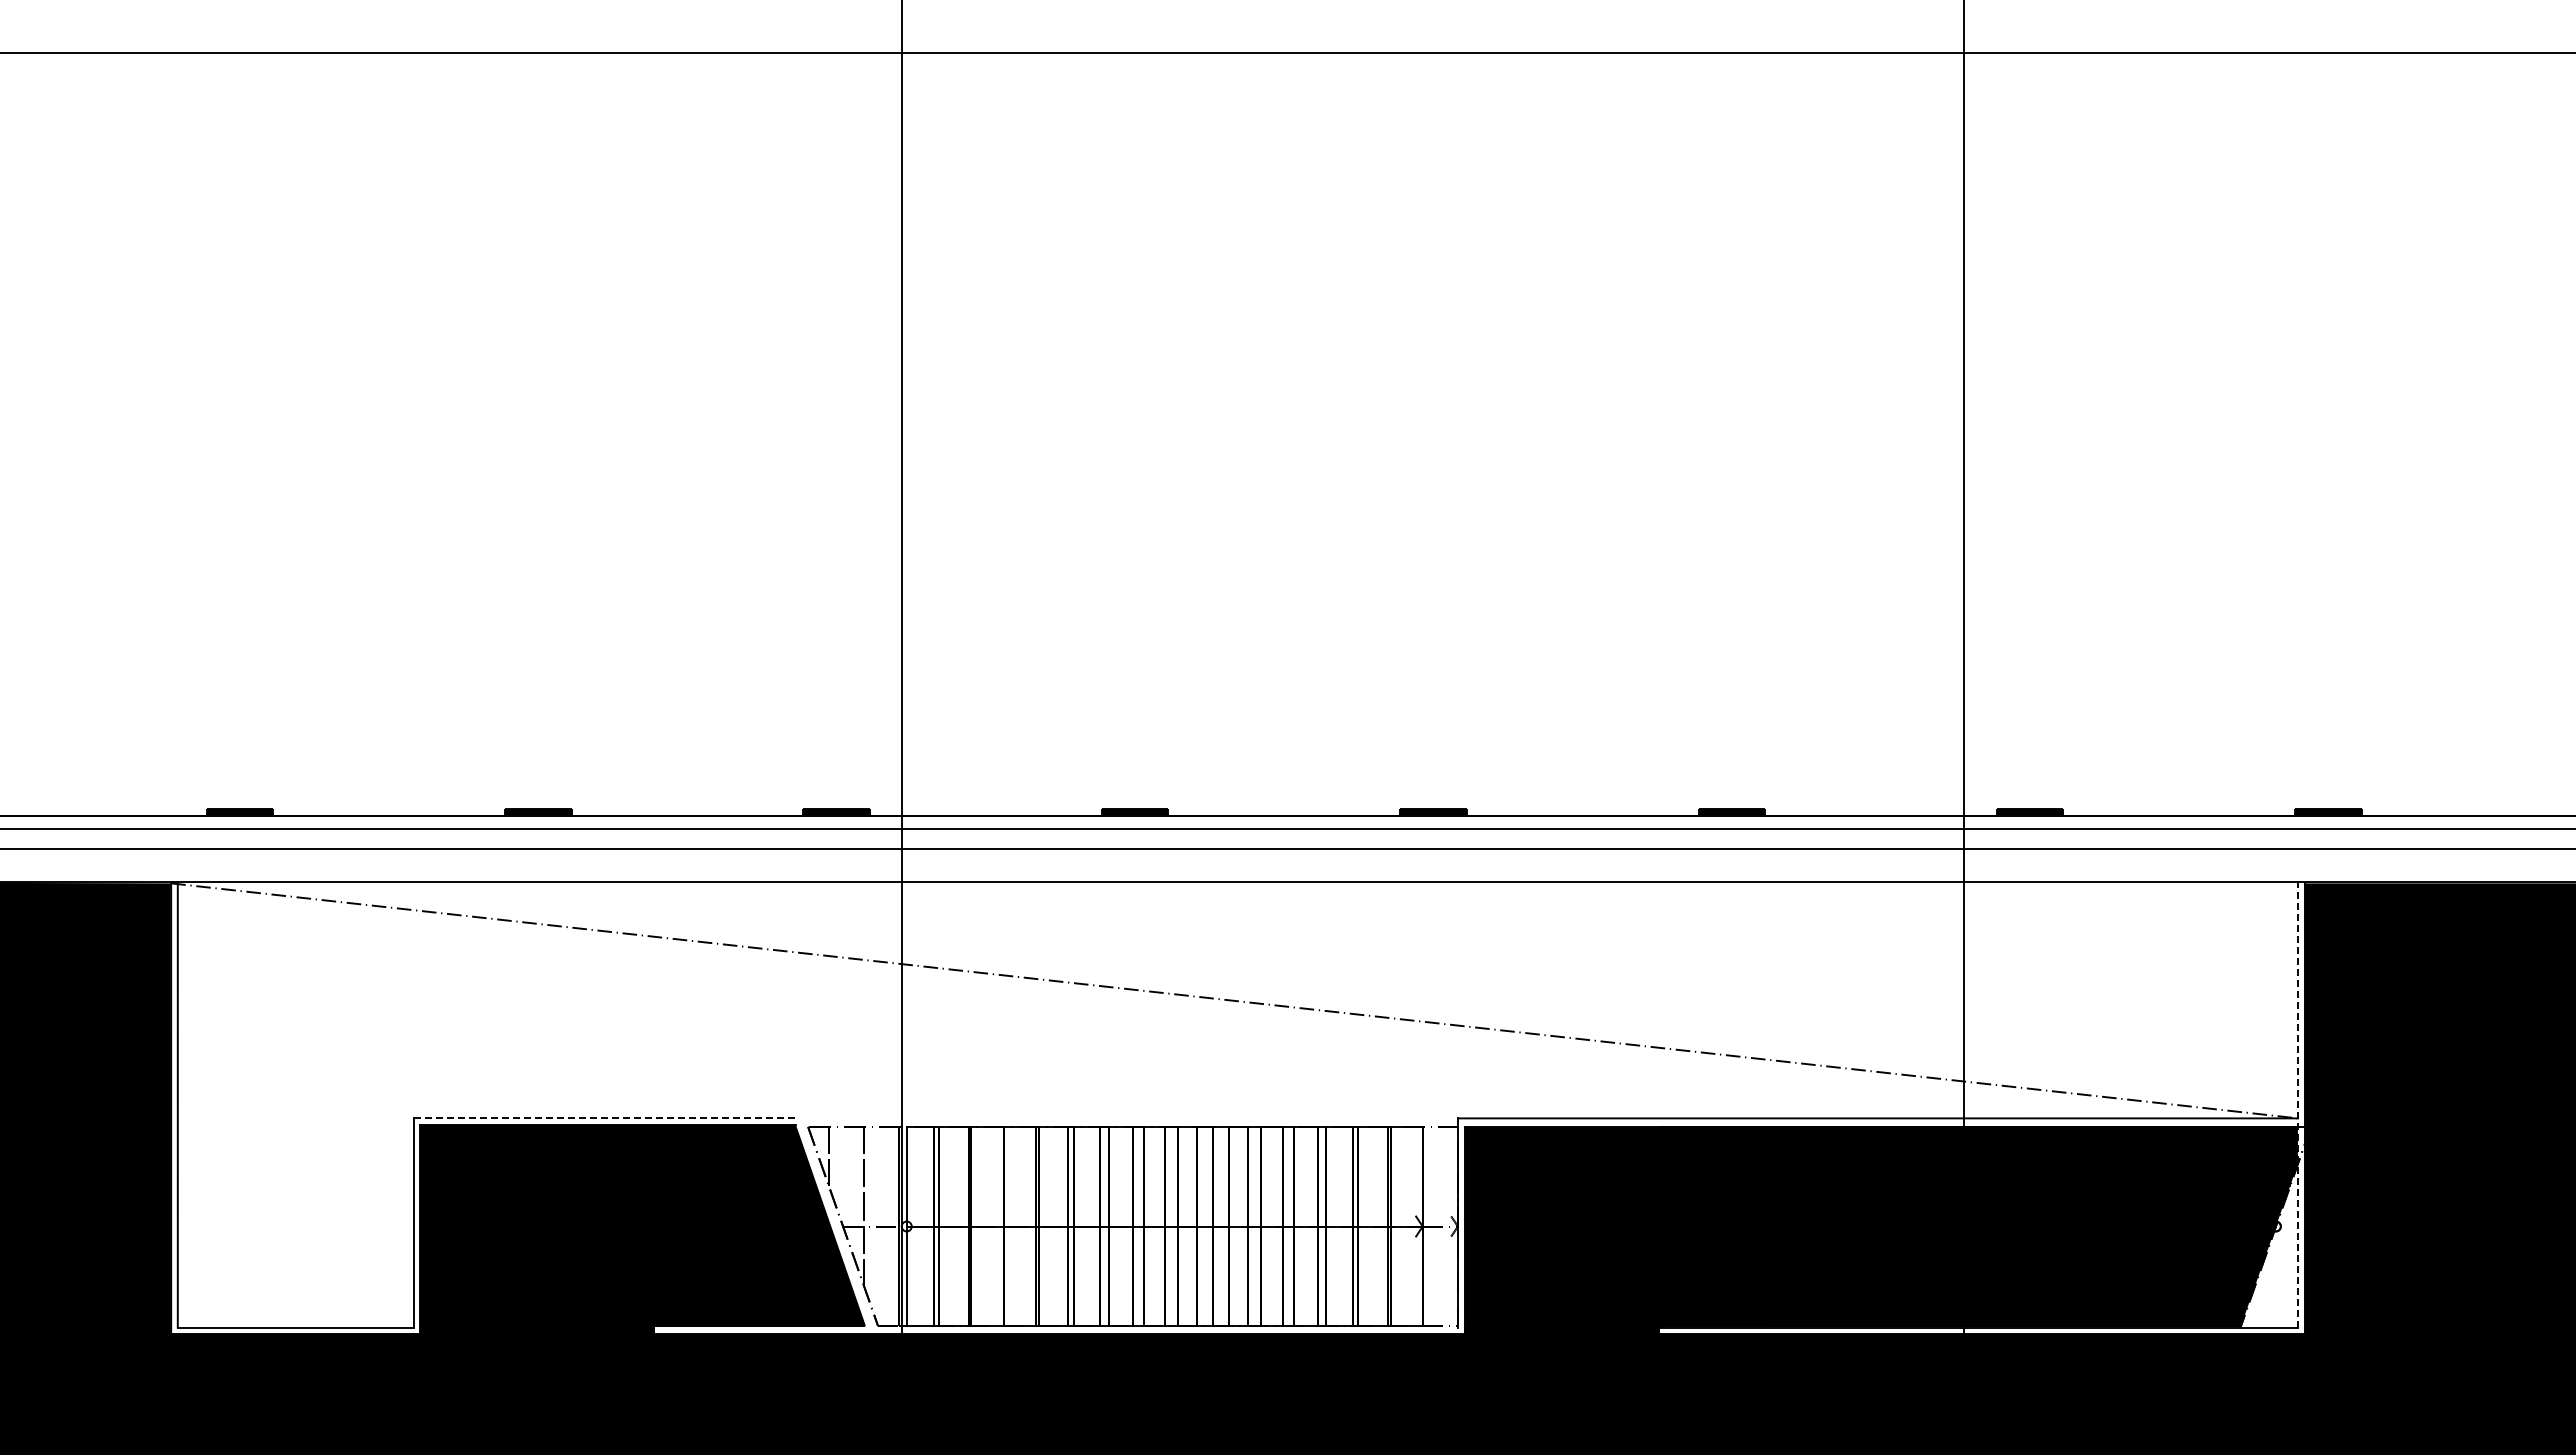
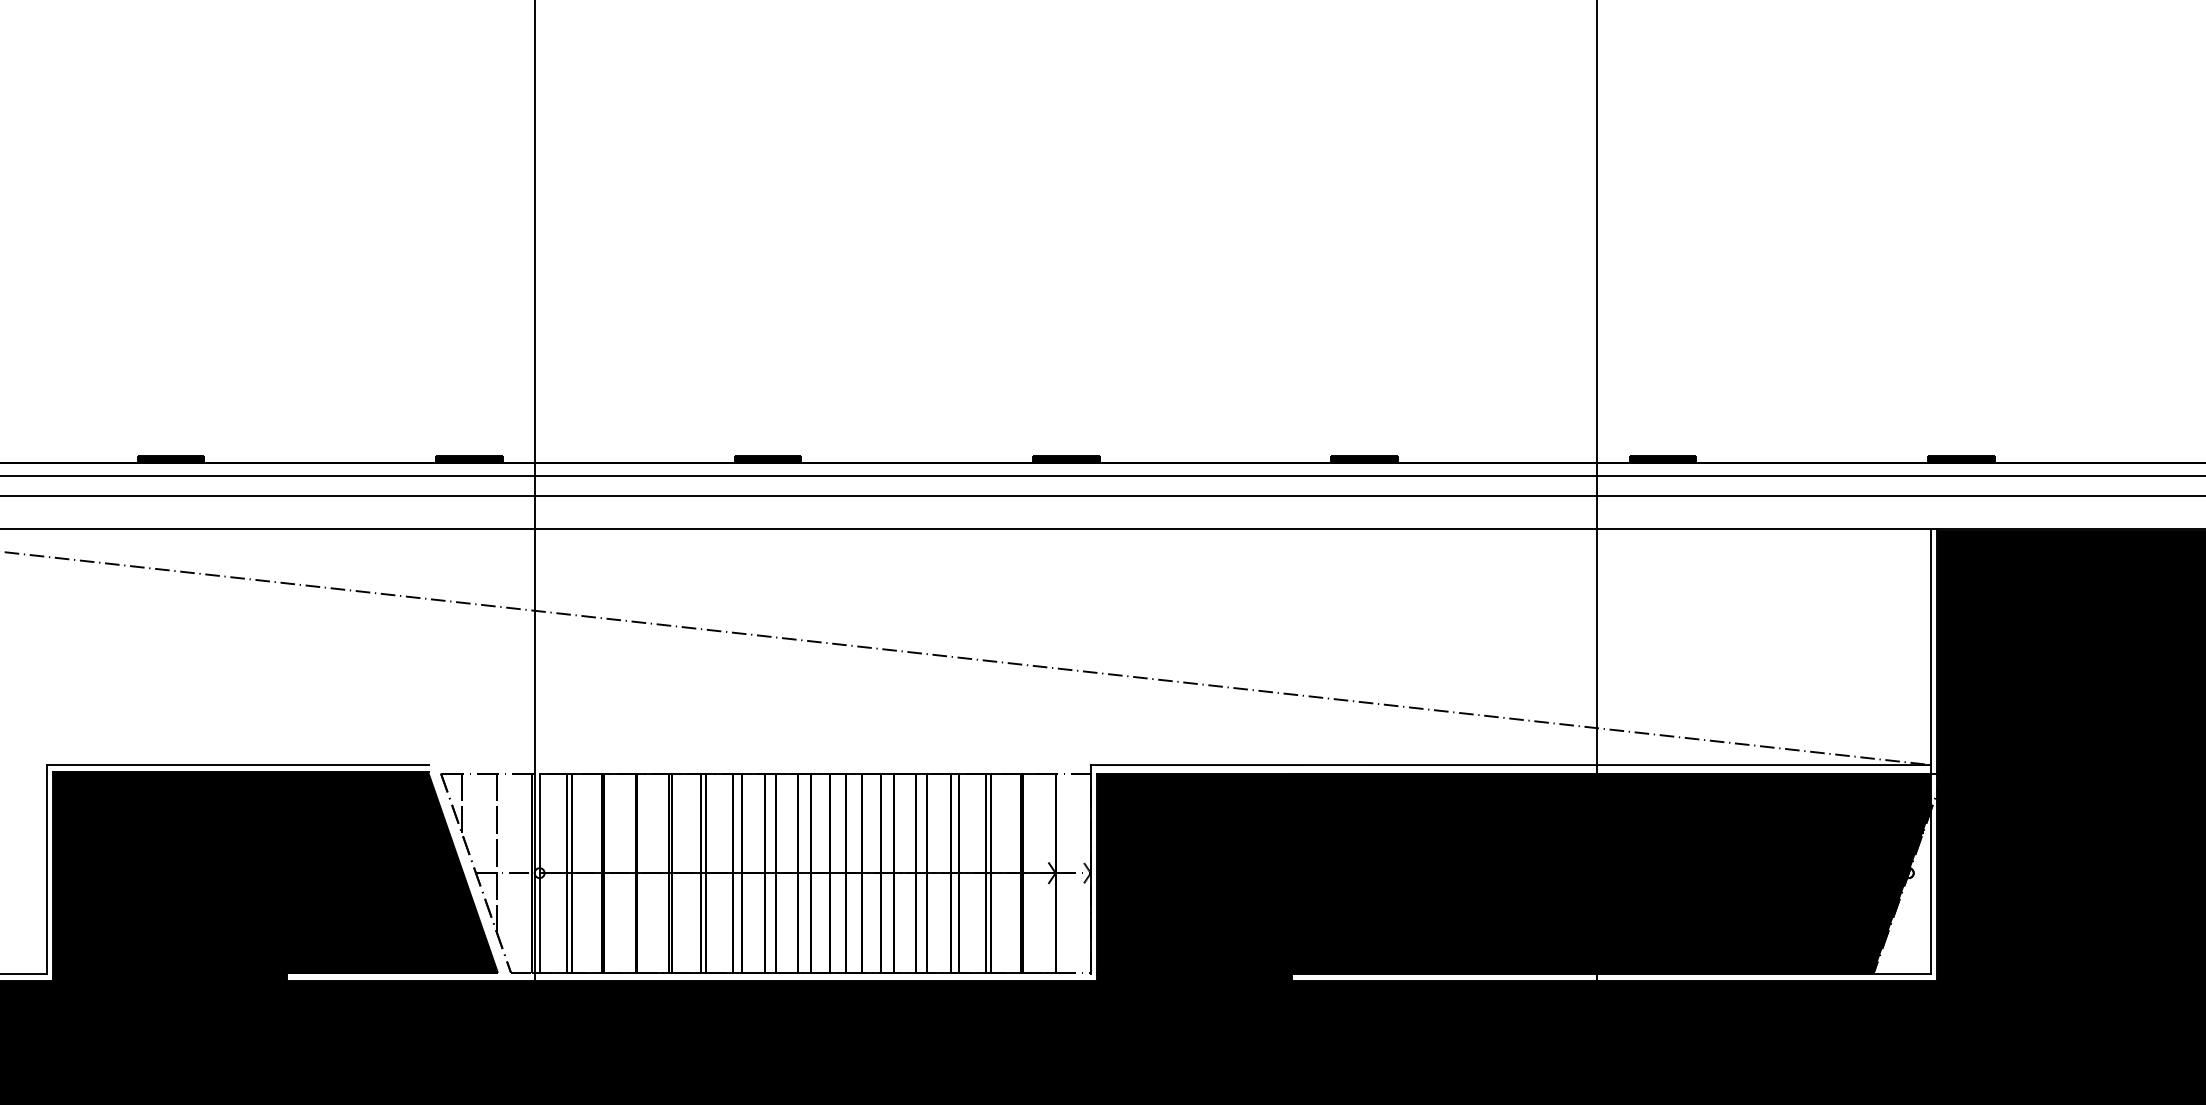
line: (2297, 1104) -> (1930, 751), dashed -> solid
line: (605, 1118) -> (238, 765), dashed -> solid

